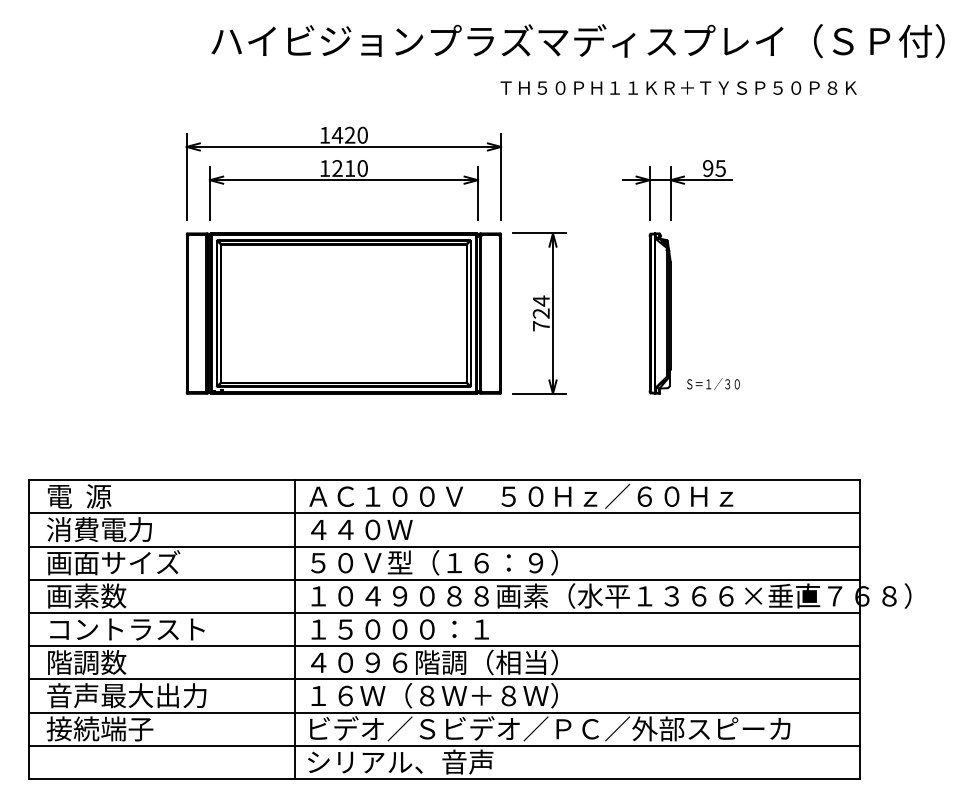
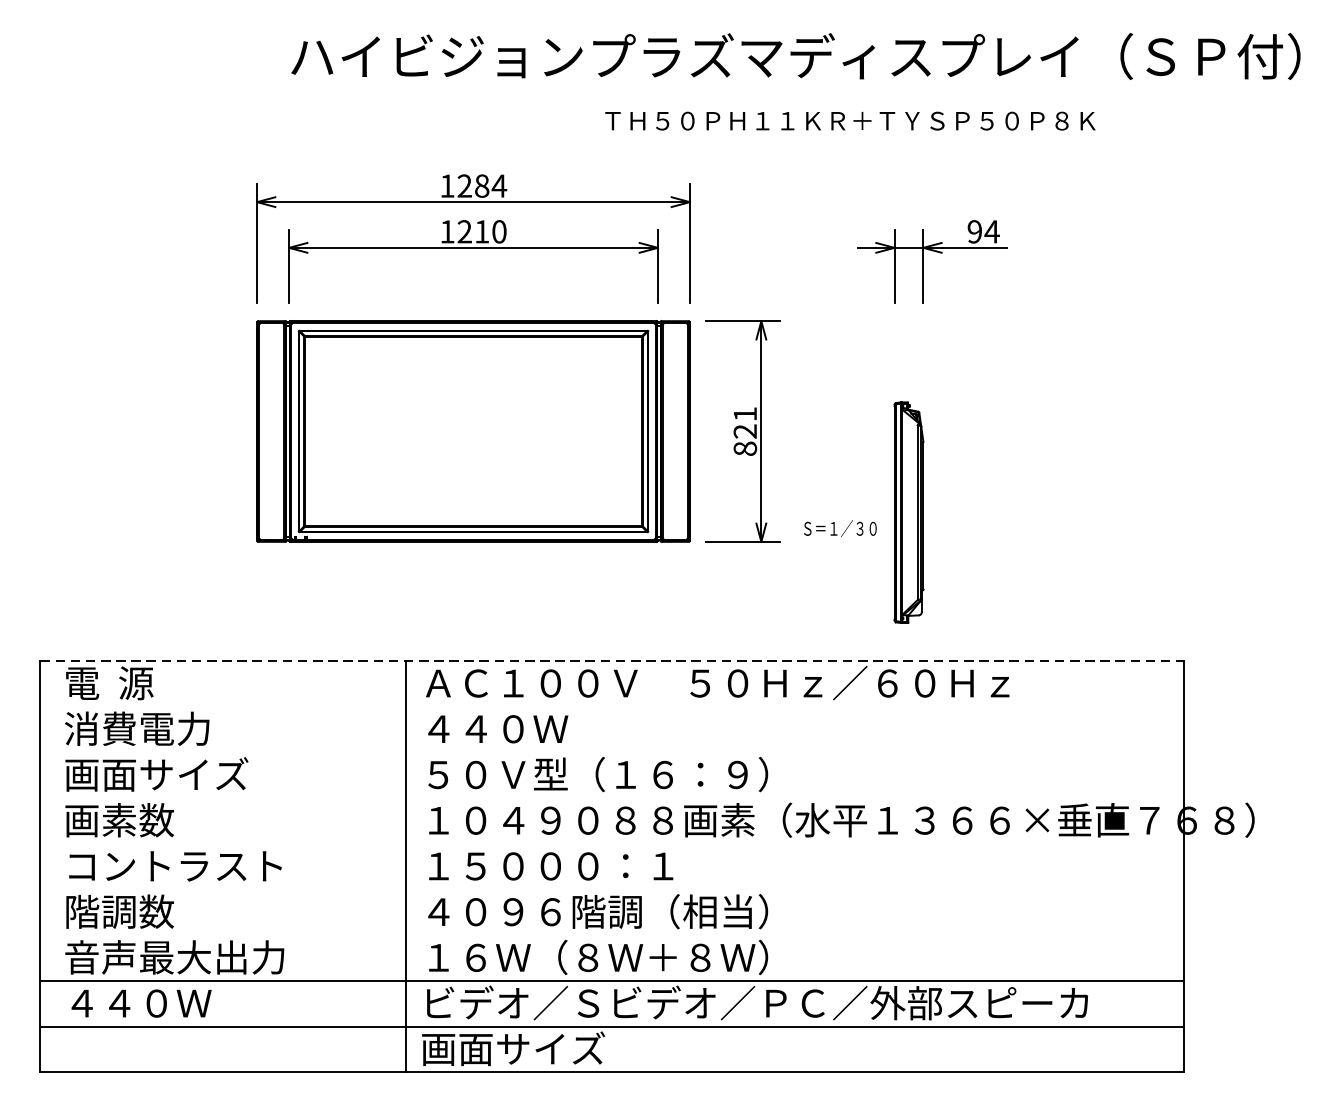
text: (678, 87) -> (850, 120), moved
text: (349, 134) -> (481, 185), 1420 -> 1284
text: (720, 168) -> (991, 231), 95 -> 94
text: (540, 313) -> (744, 431), 724 -> 821
part: (659, 313) -> (907, 512), moved
text: (713, 384) -> (840, 529), moved
line: (444, 480) -> (612, 661), solid -> dashed
line: (444, 513) -> (612, 706), removed
line: (444, 546) -> (612, 752), removed
line: (444, 579) -> (612, 797), removed
line: (444, 613) -> (612, 844), removed
line: (444, 646) -> (612, 889), removed
line: (444, 679) -> (612, 935), removed
text: (99, 728) -> (137, 1002), 接続端子 -> ４４０Ｗ
text: (399, 761) -> (550, 1048), シリアル、音声 -> 画面サイズ

